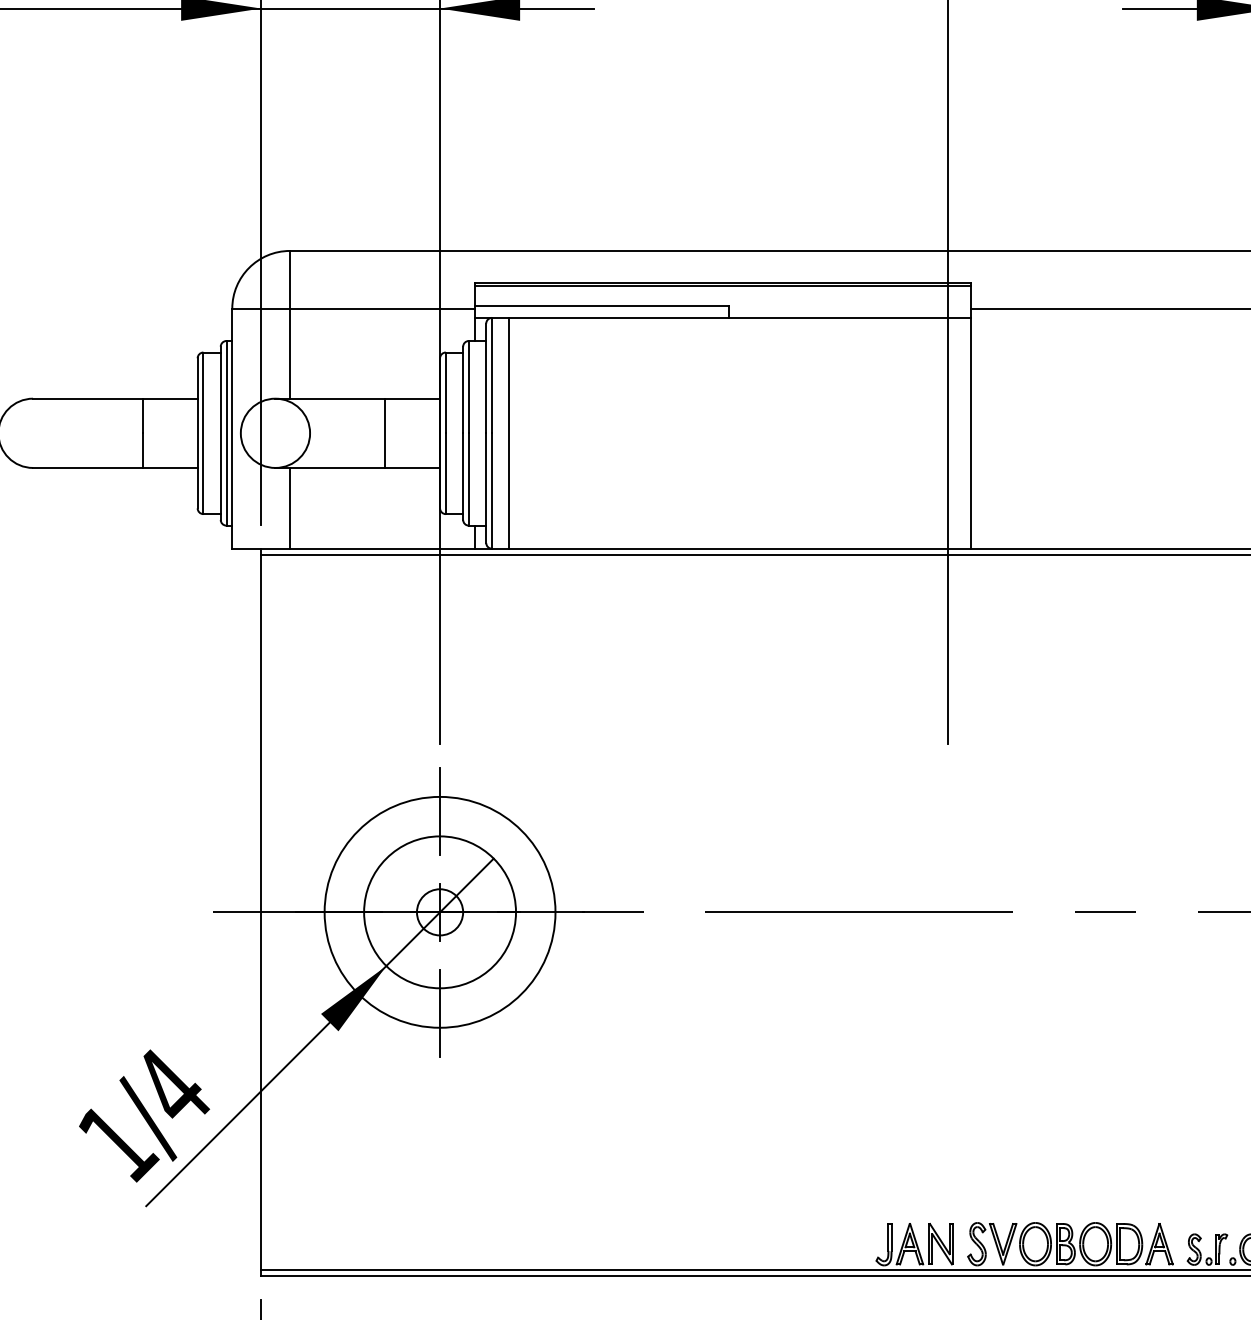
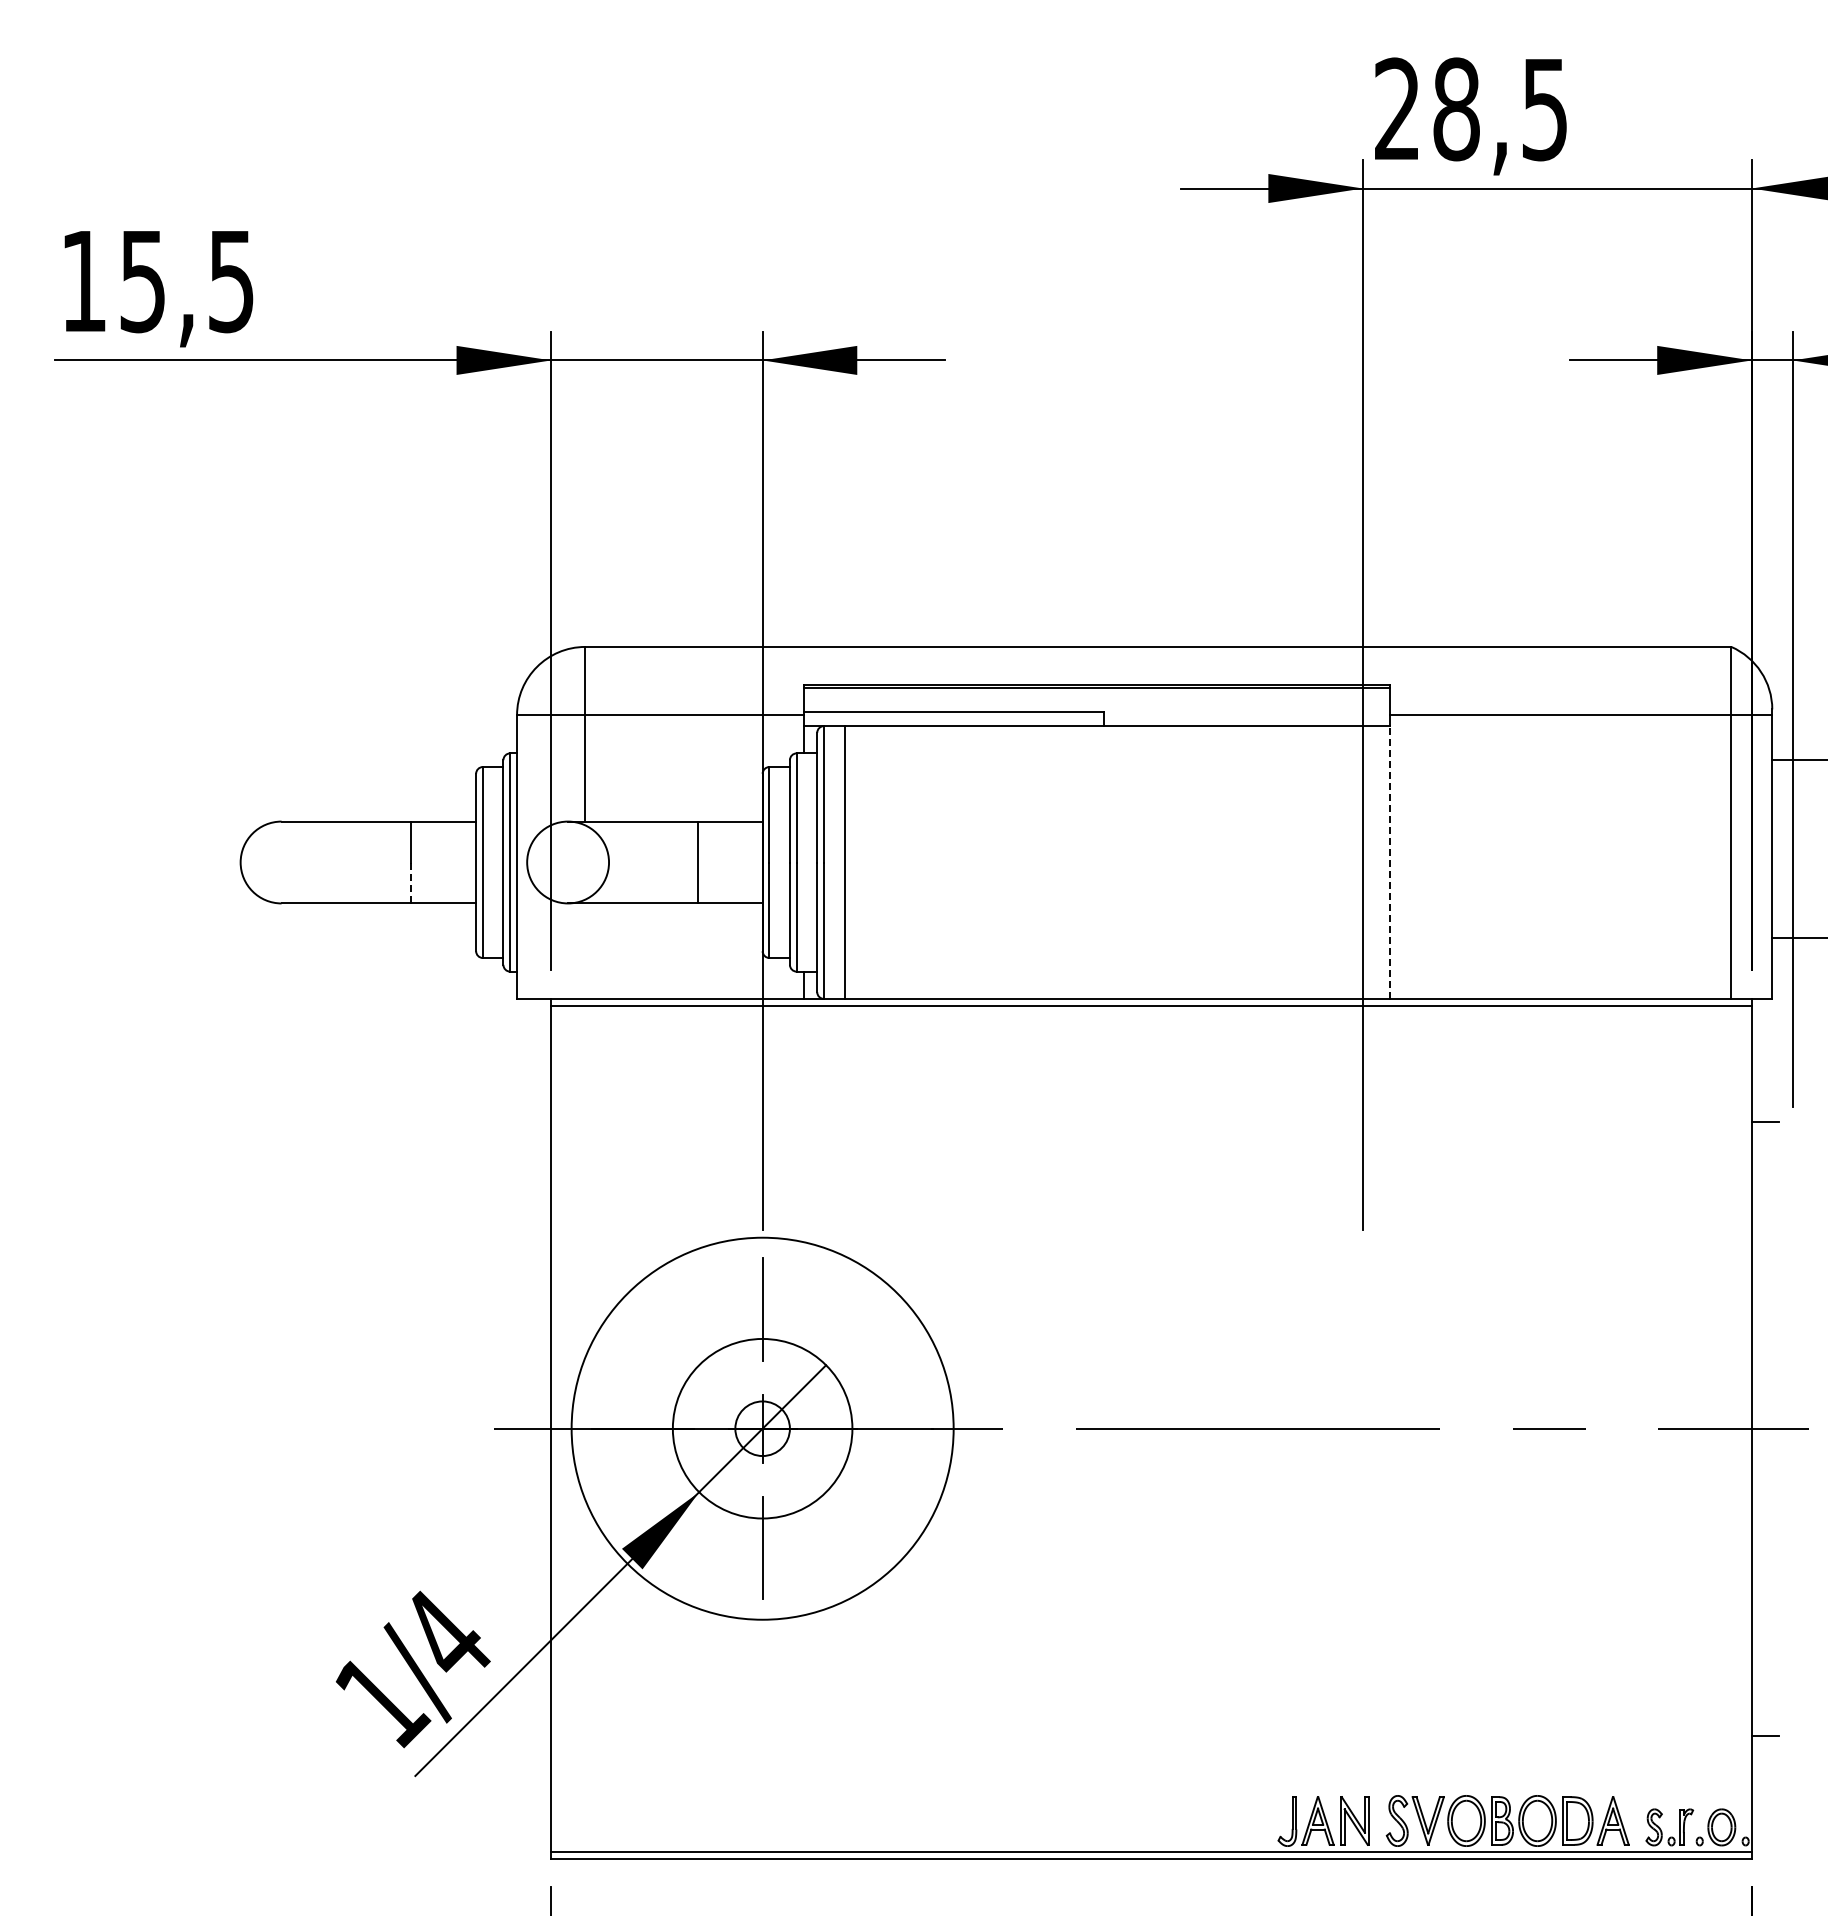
line: (971, 433) -> (1390, 862), solid -> dashed
line: (142, 451) -> (411, 883), solid -> dashed
line: (290, 507) -> (585, 950), removed
circle: (439, 912) -> (762, 1428), size x1.4

